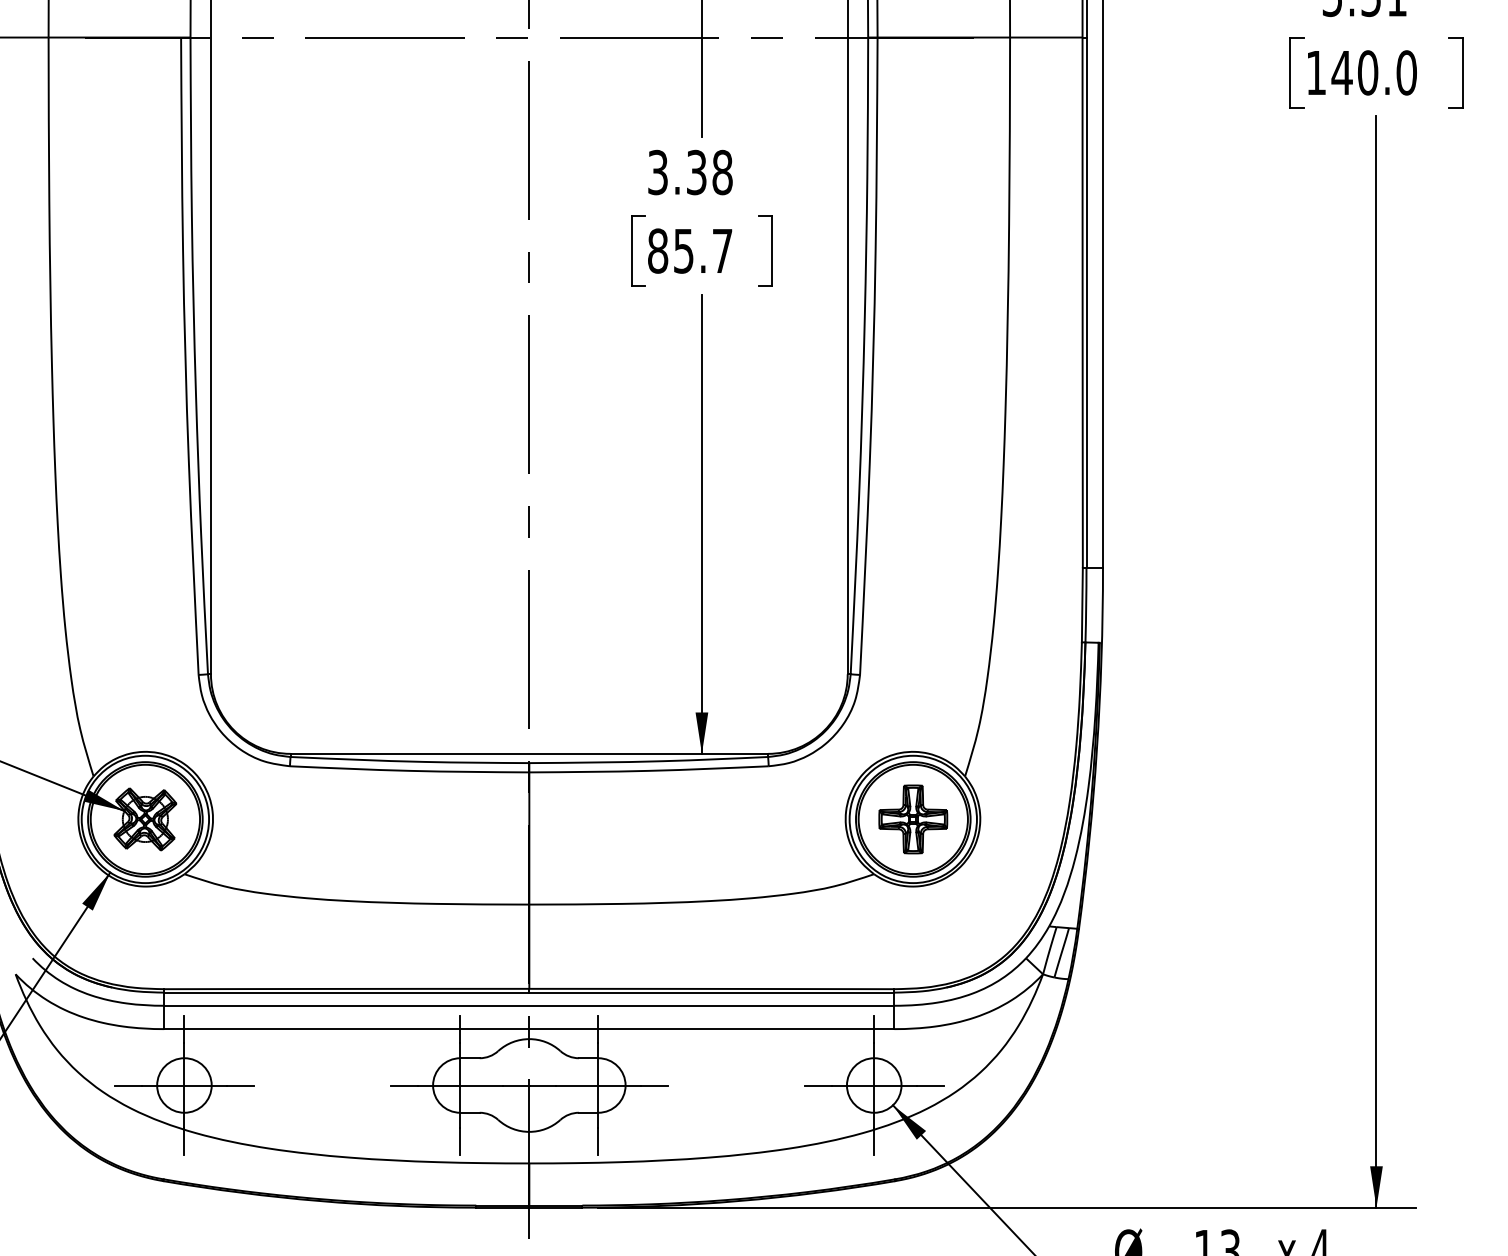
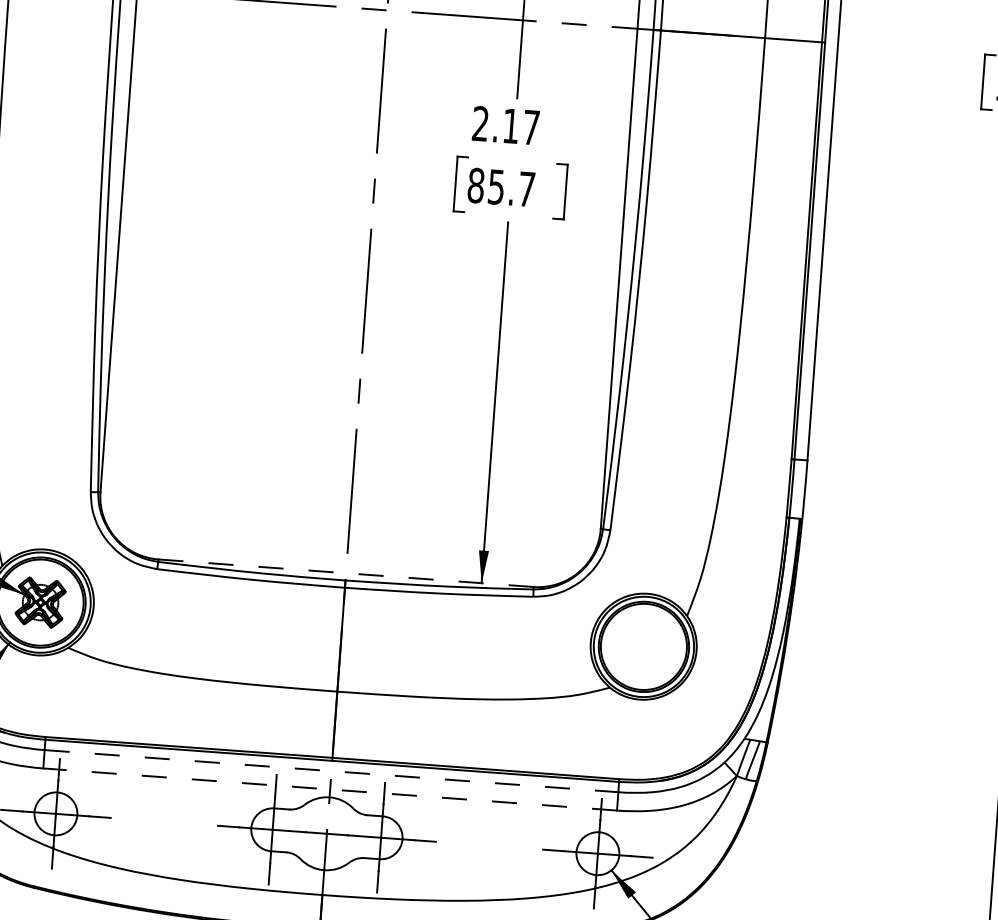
text: (690, 172) -> (506, 125), 3.38 -> 2.17
line: (529, 753) -> (346, 572), solid -> dashed
part: (913, 819) -> (644, 646), removed
line: (529, 1005) -> (331, 770), solid -> dashed
line: (528, 1029) -> (329, 789), solid -> dashed

